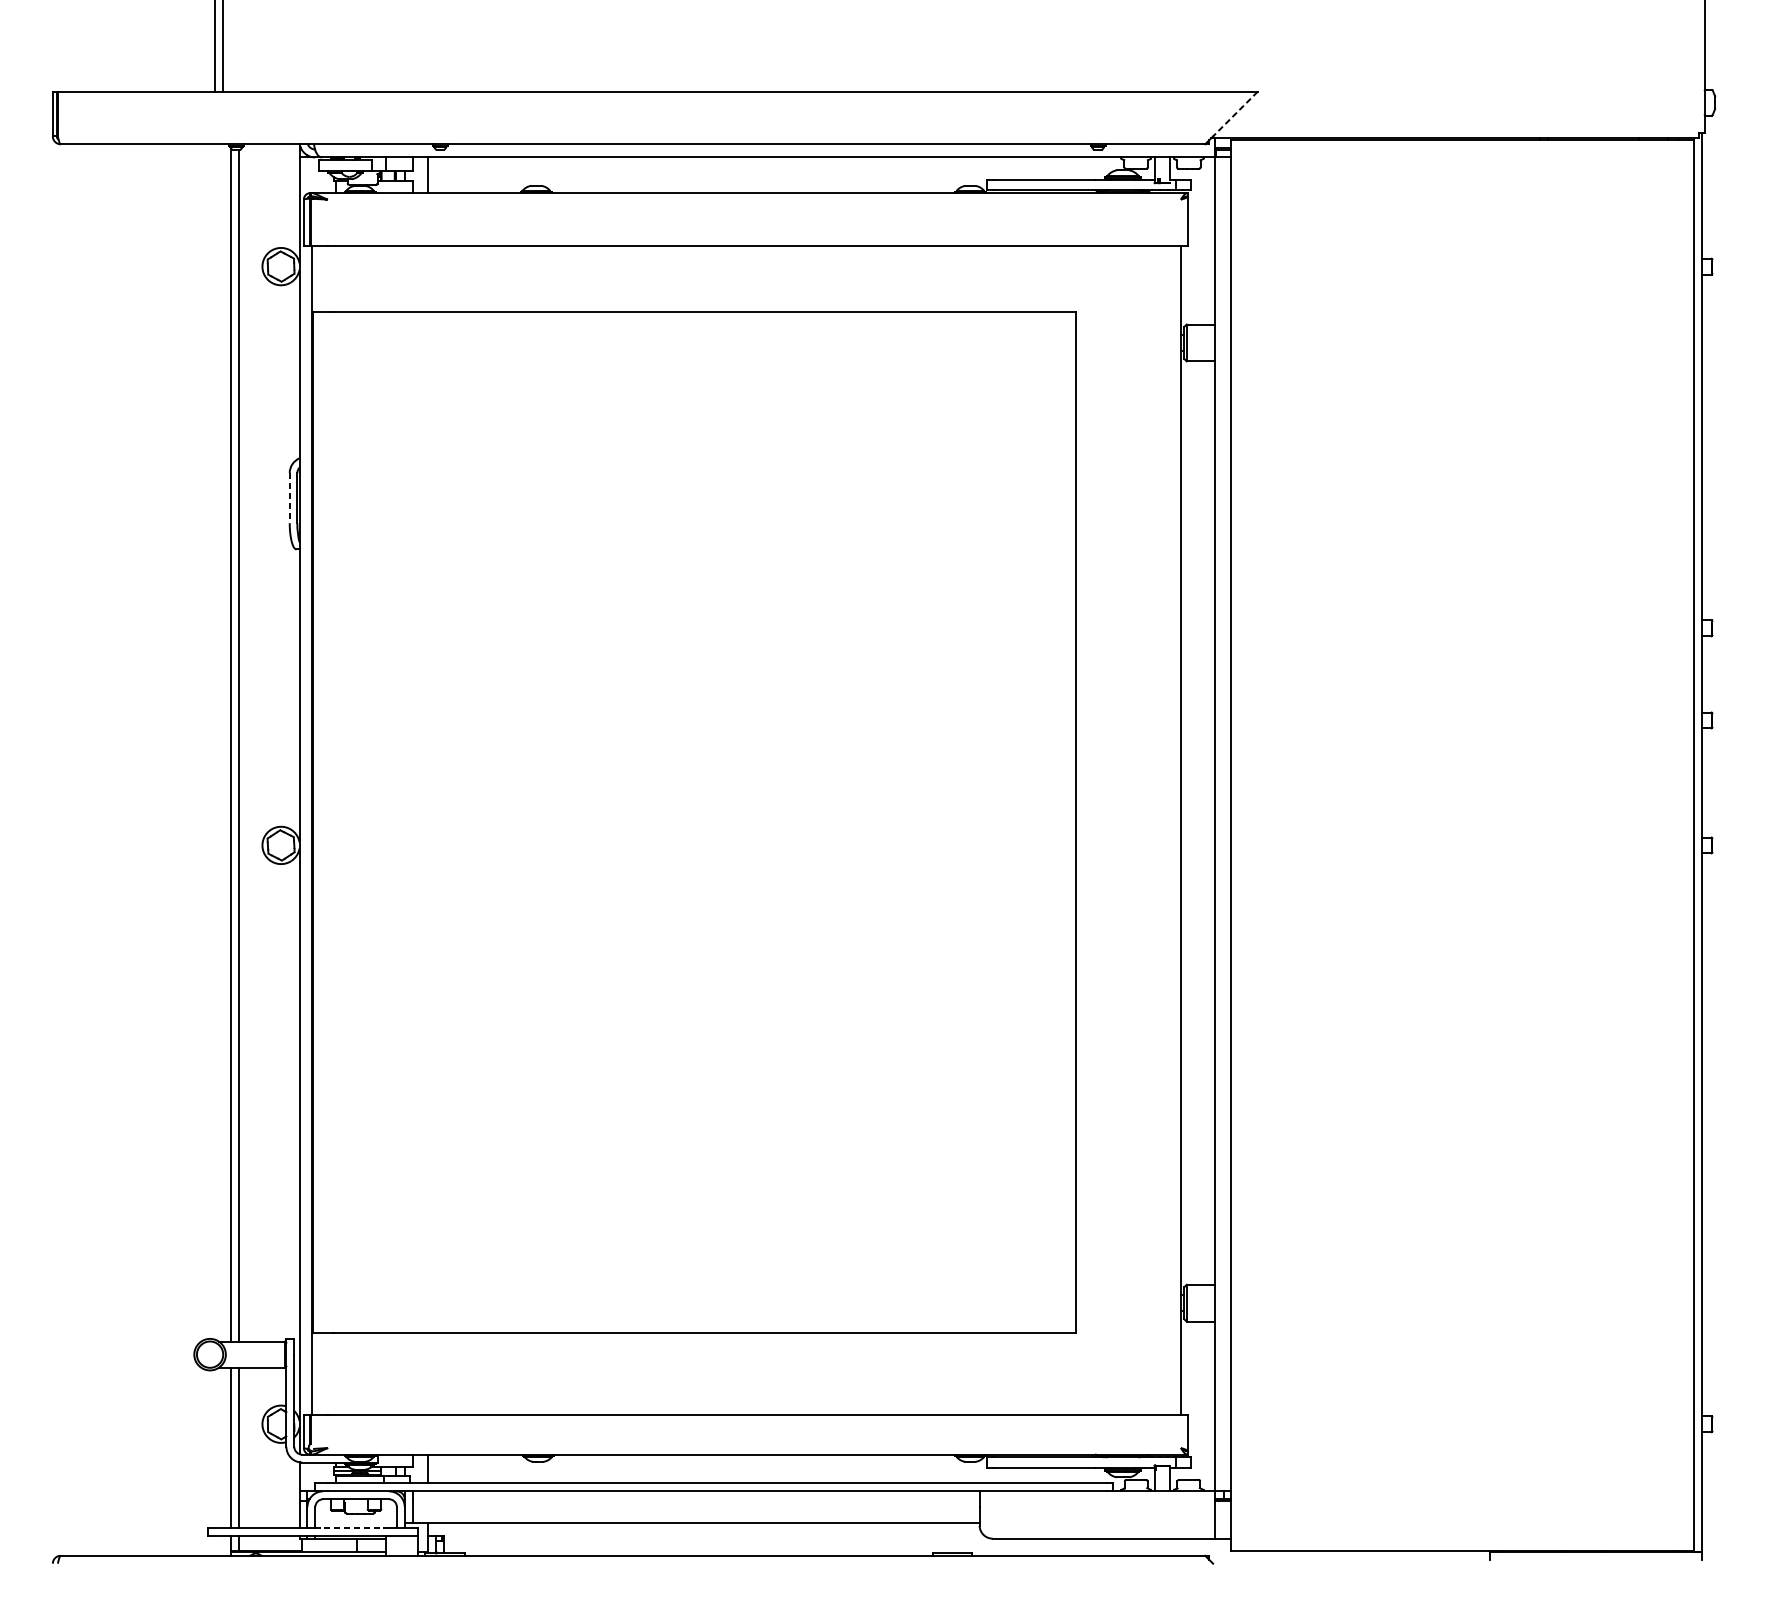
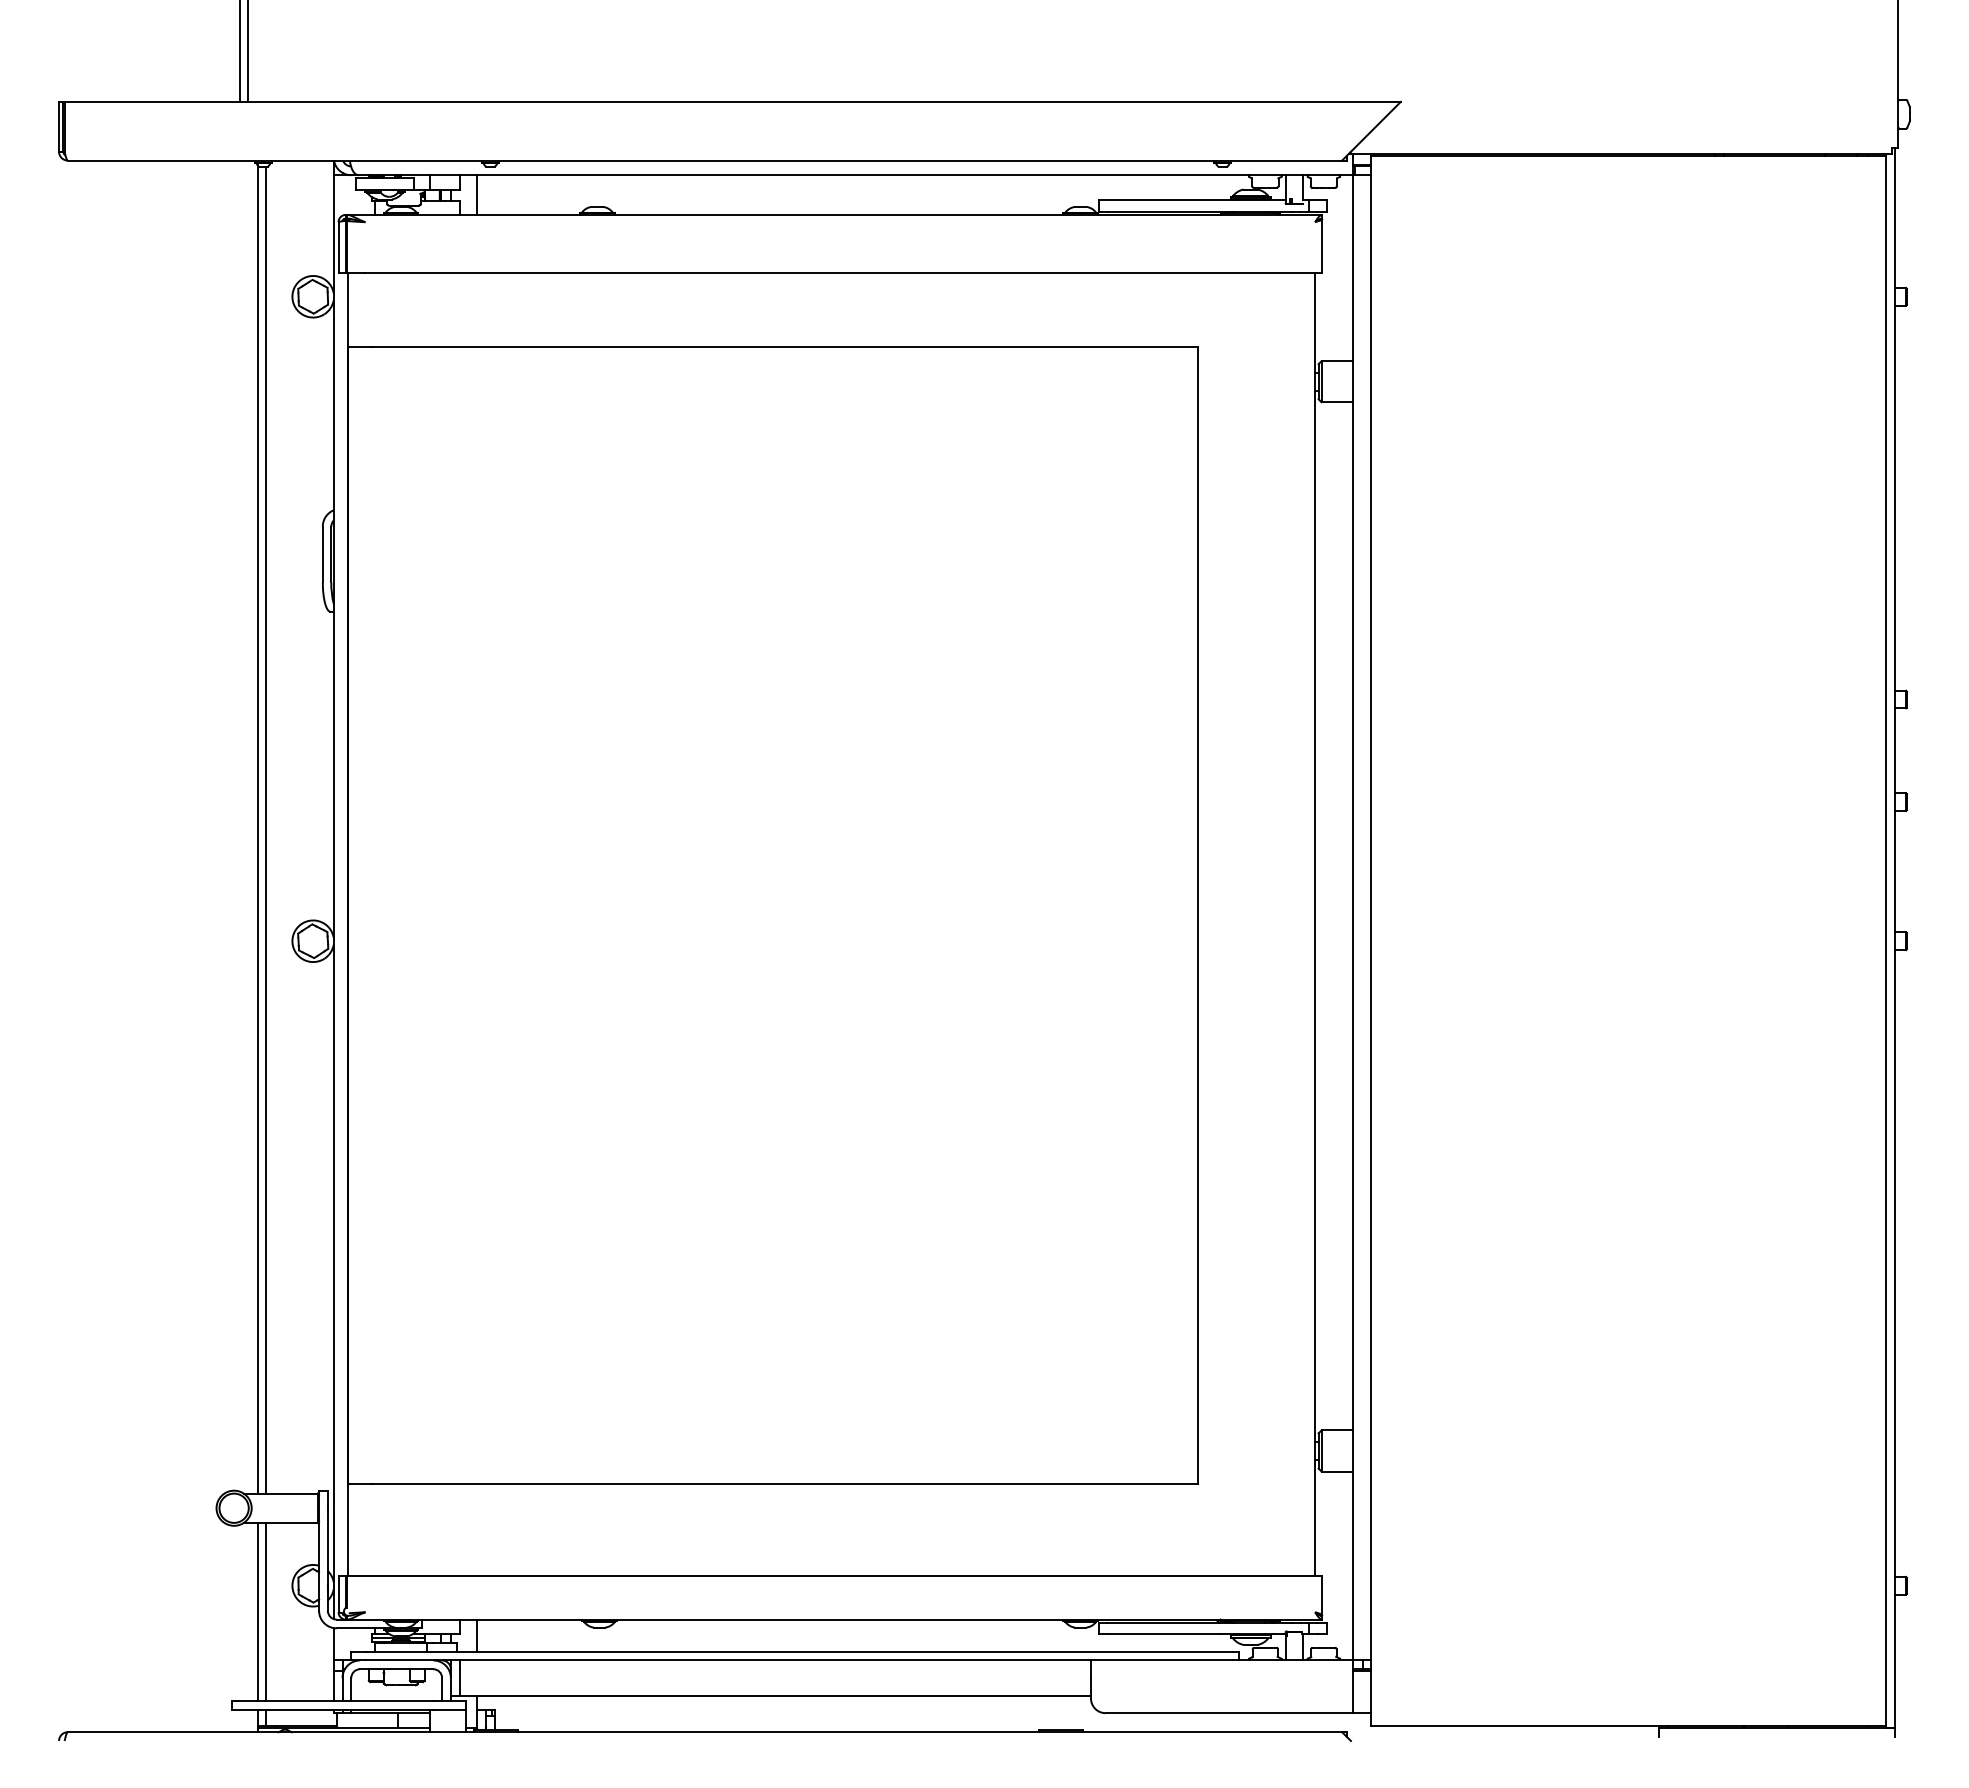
line: (1235, 114) -> (1375, 127), dashed -> solid
line: (289, 498) -> (322, 554), dashed -> solid
line: (352, 1528) -> (392, 1701), dashed -> solid

